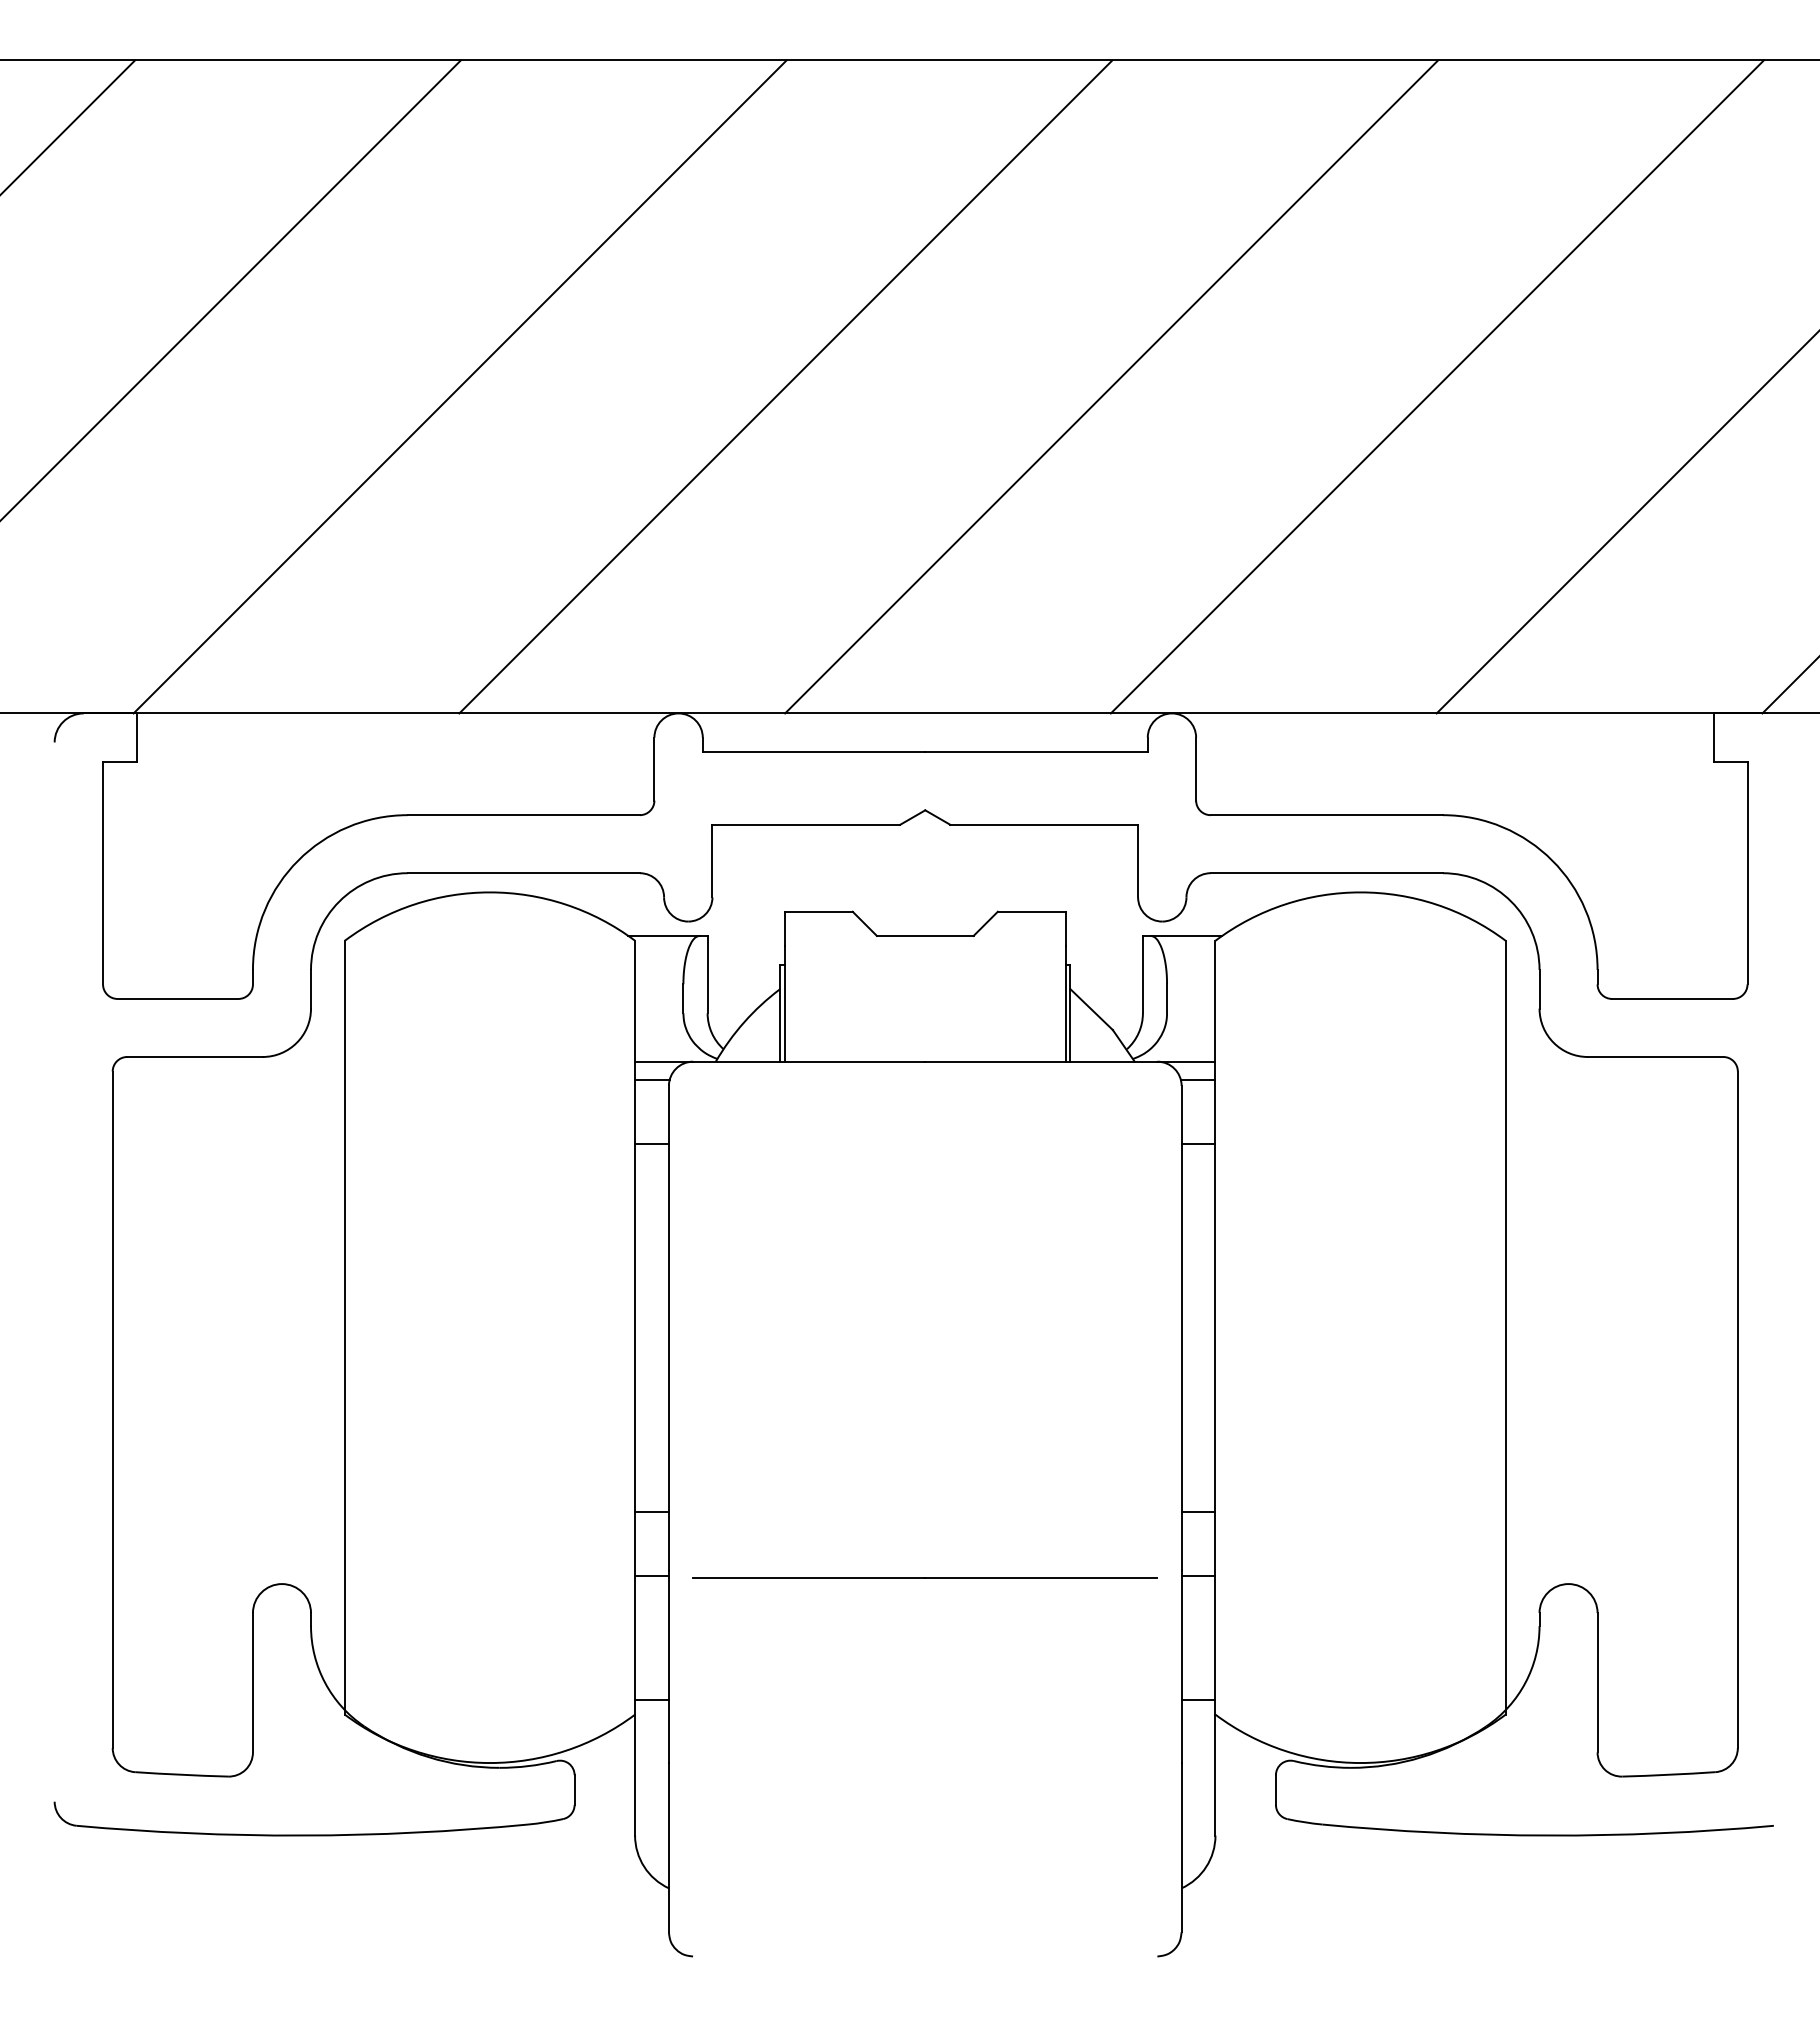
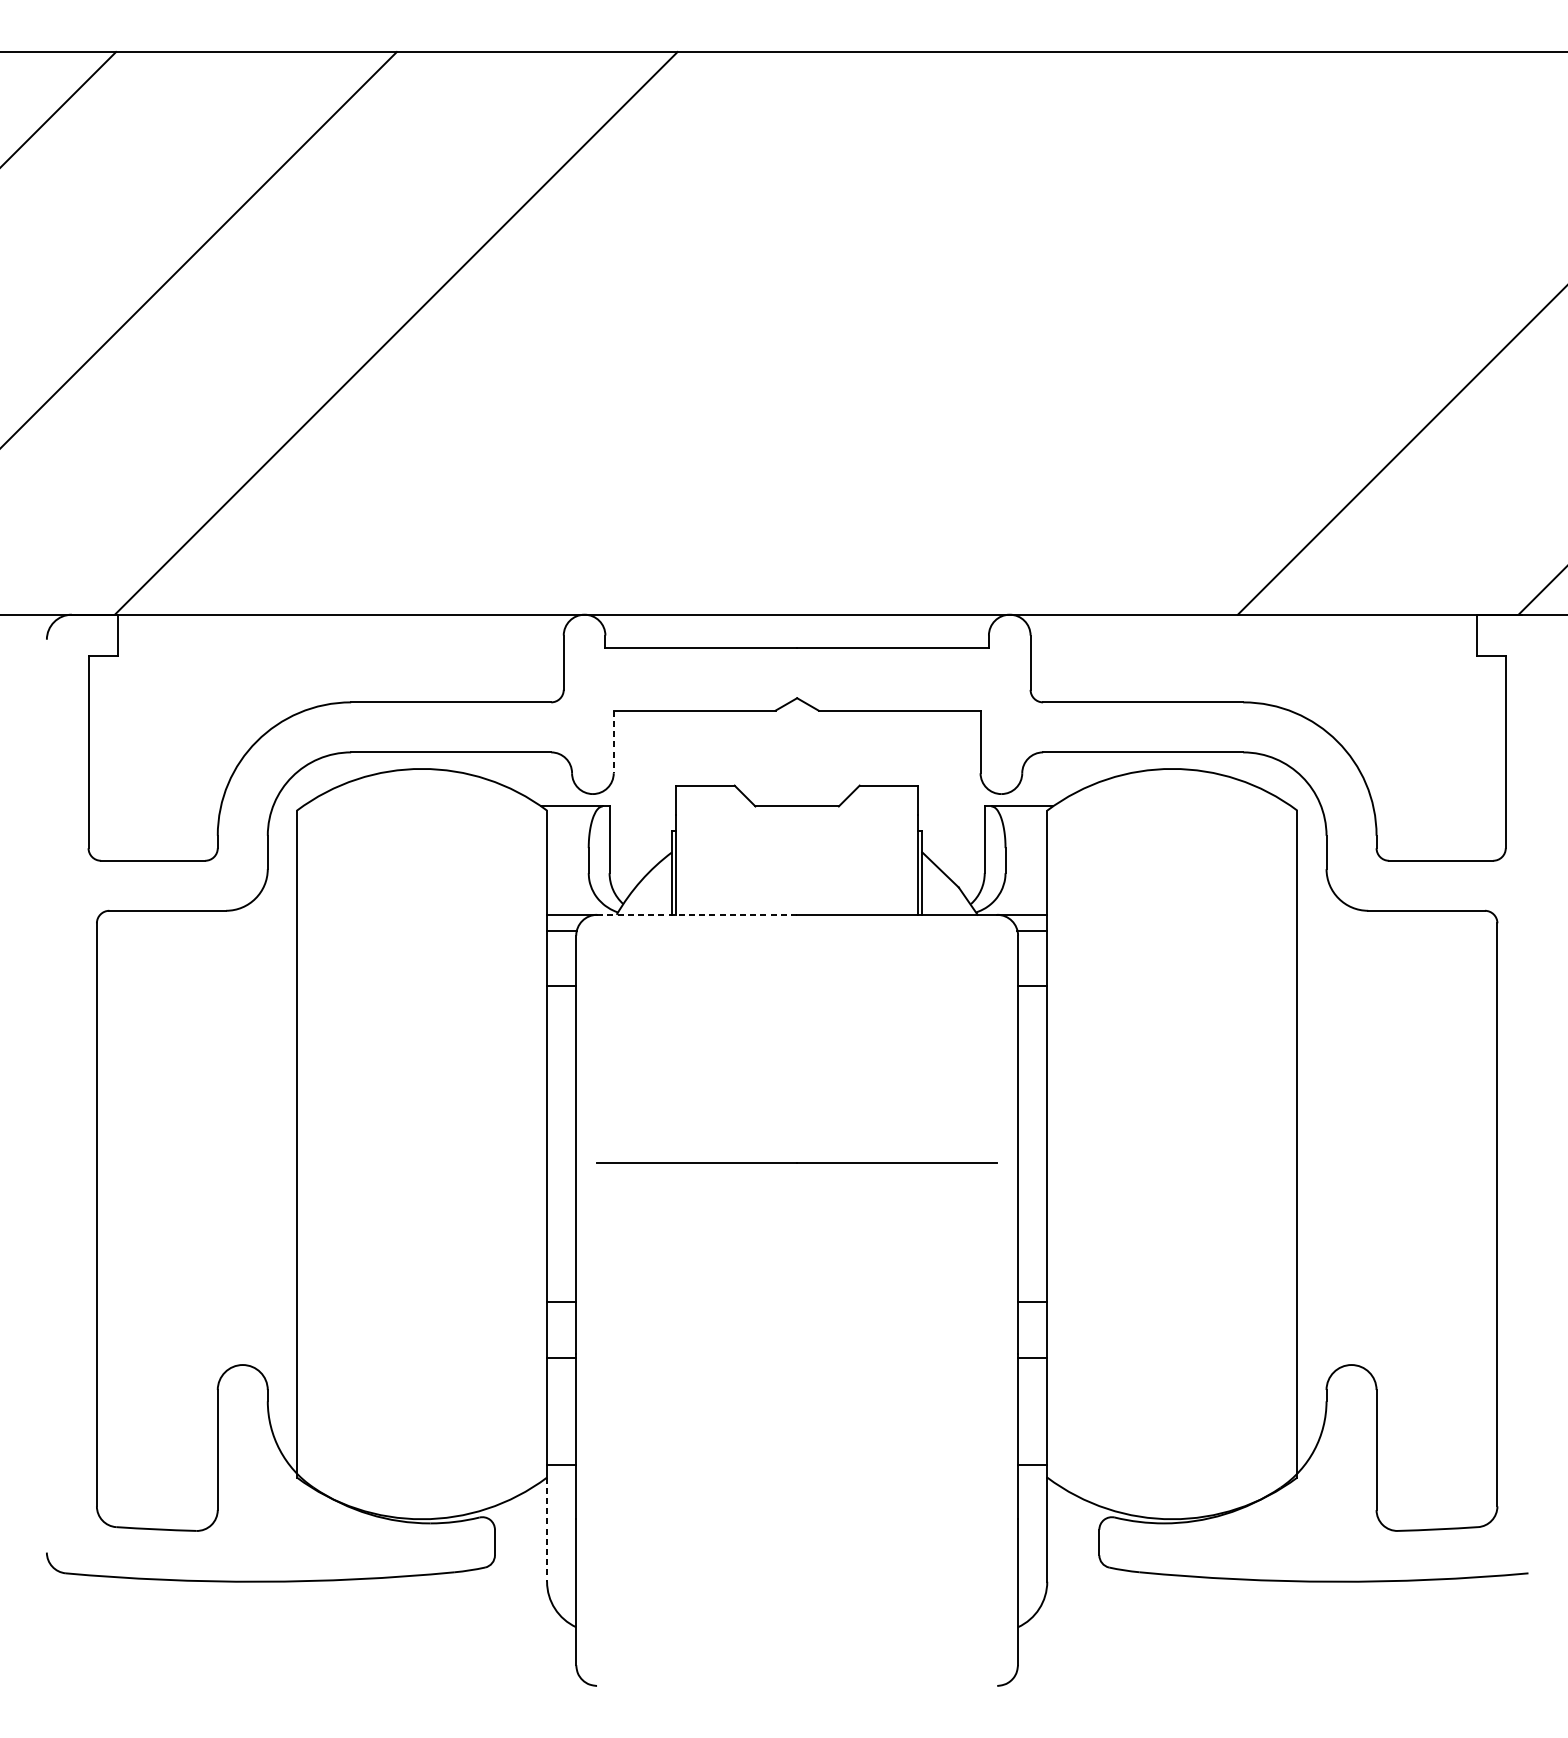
line: (785, 386) -> (676, 332), removed
line: (1111, 386) -> (957, 332), removed
line: (1436, 386) -> (1237, 332), removed
line: (712, 861) -> (613, 742), solid -> dashed
line: (809, 1061) -> (697, 914), solid -> dashed
line: (924, 1577) -> (796, 1162), moved
line: (635, 1775) -> (547, 1530), solid -> dashed

